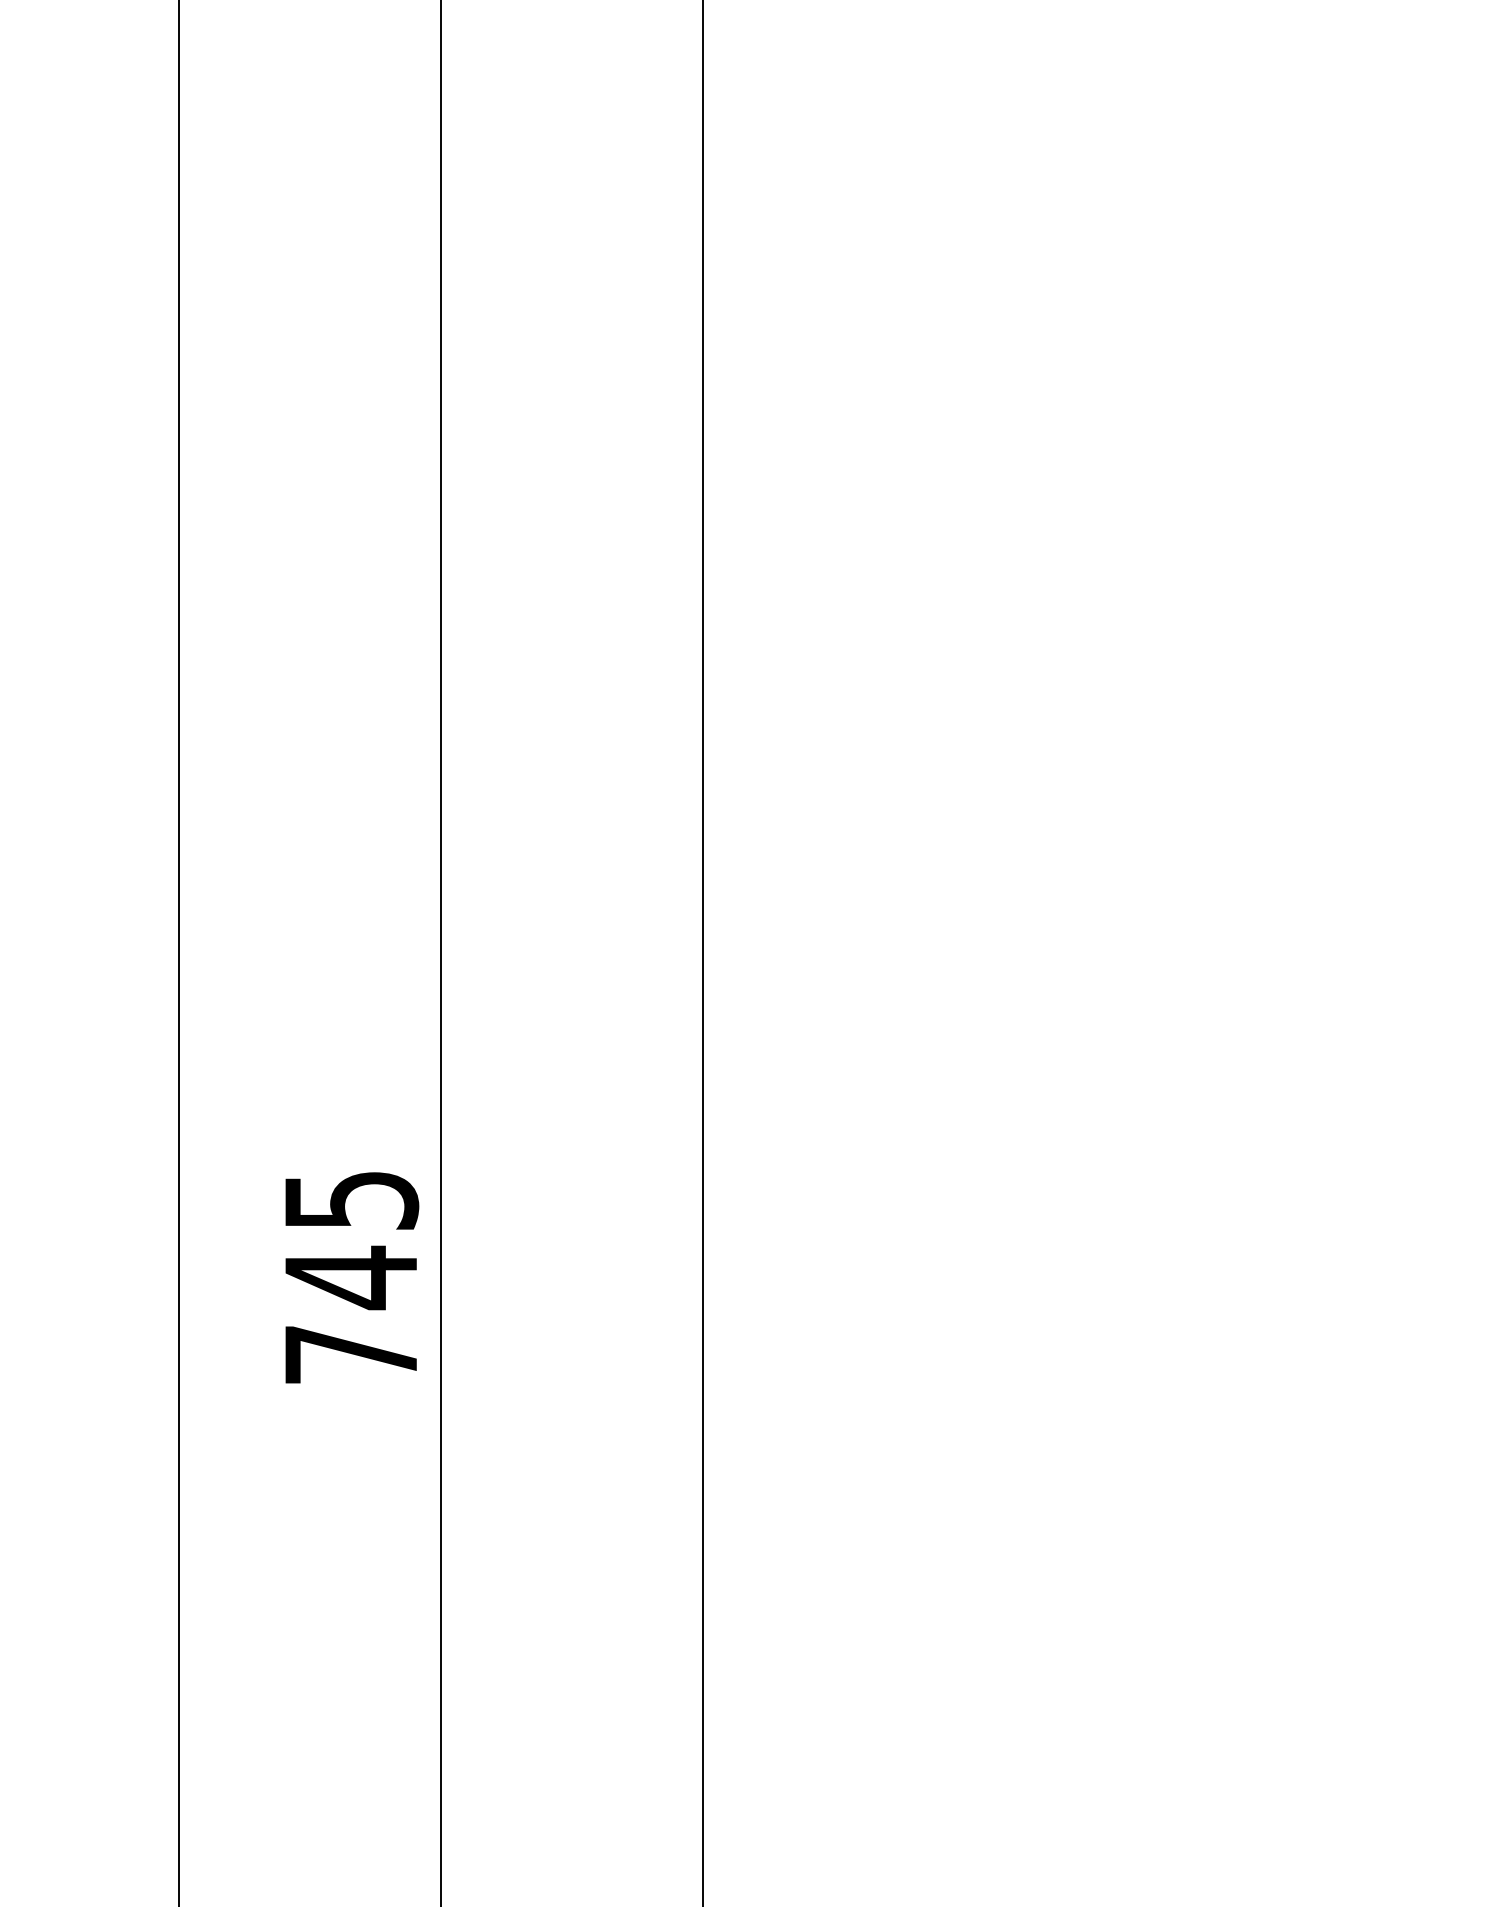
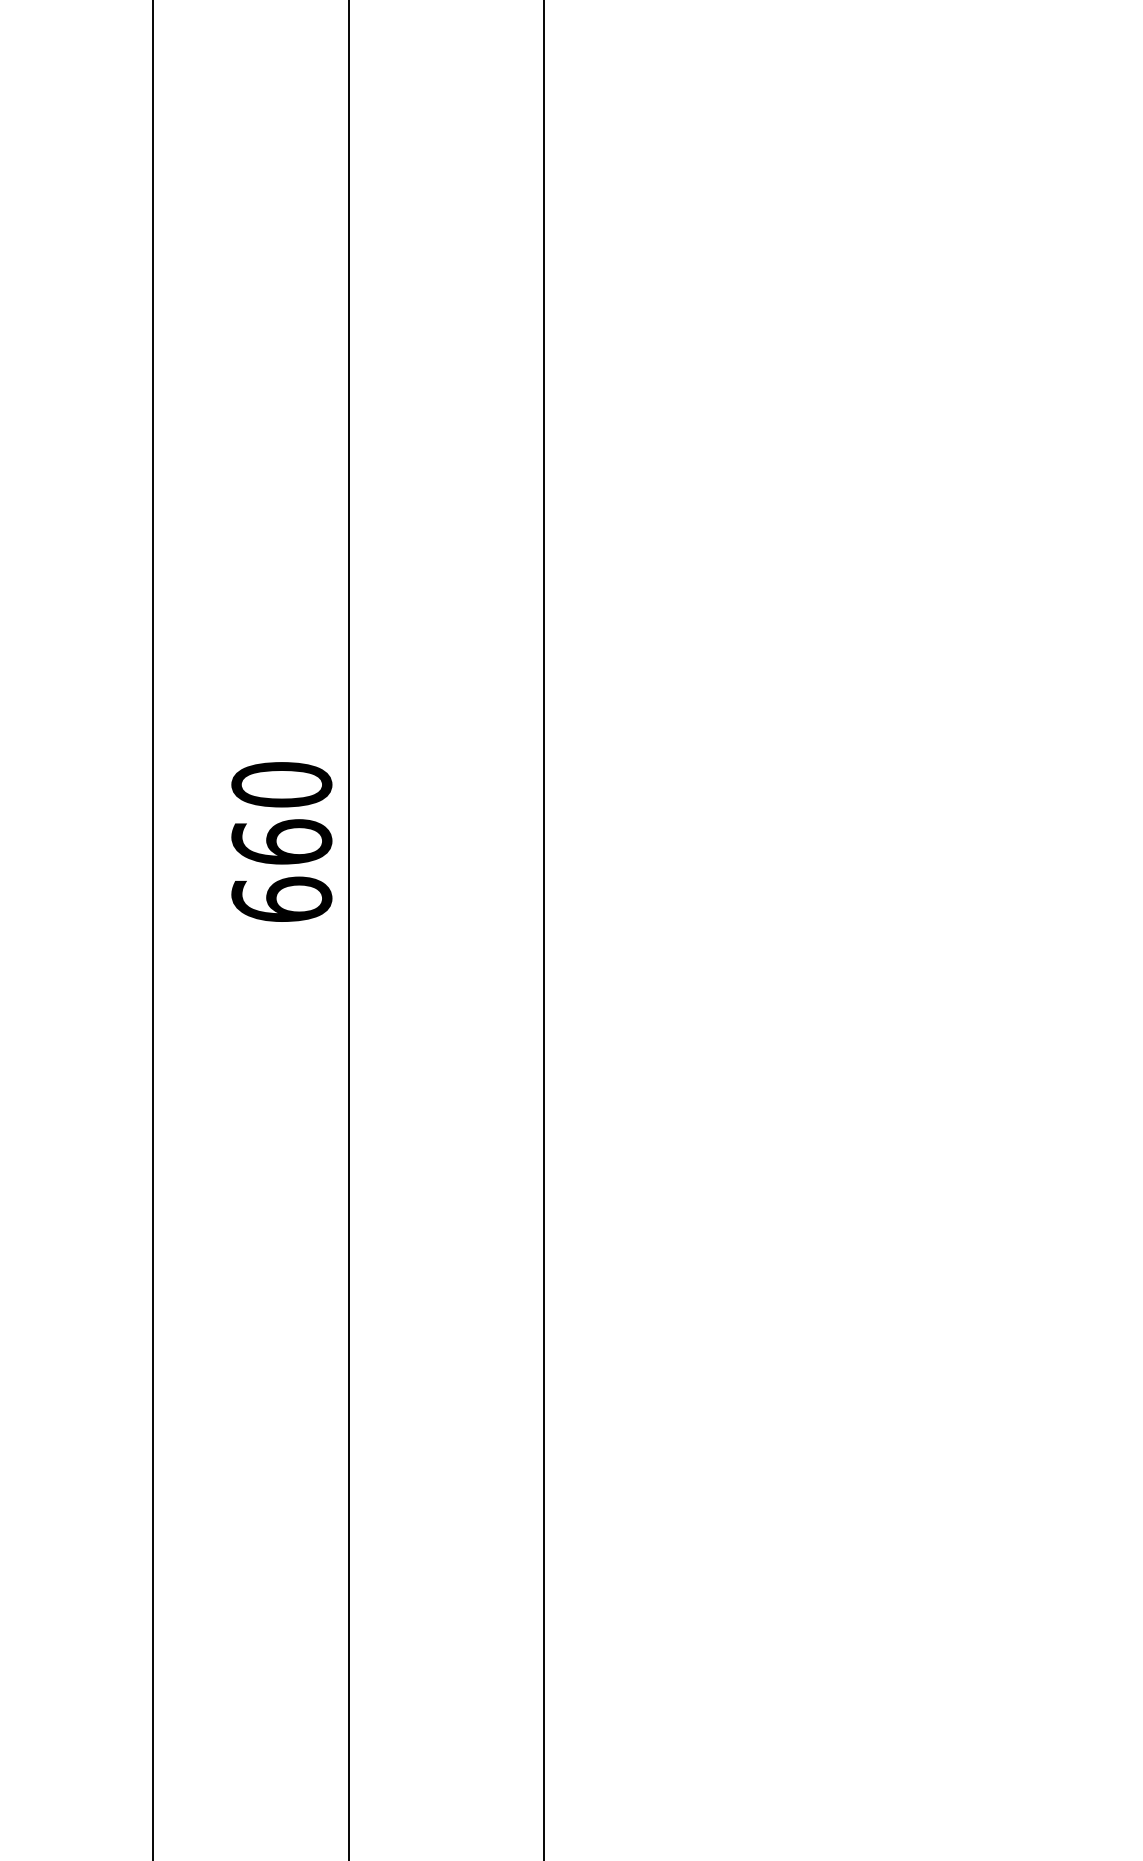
text: (350, 1276) -> (281, 841), 745 -> 660

